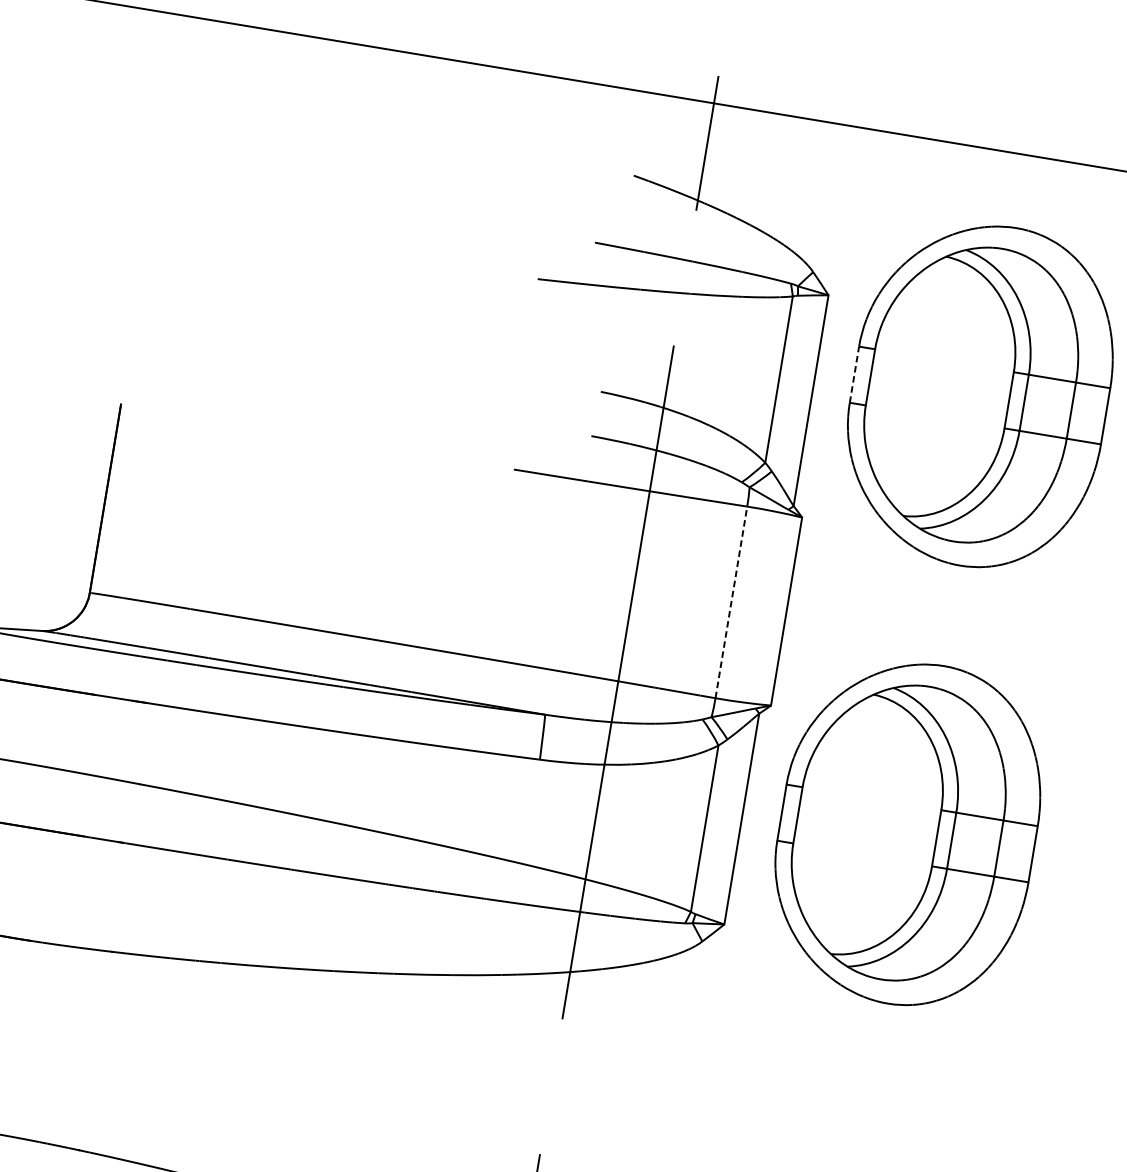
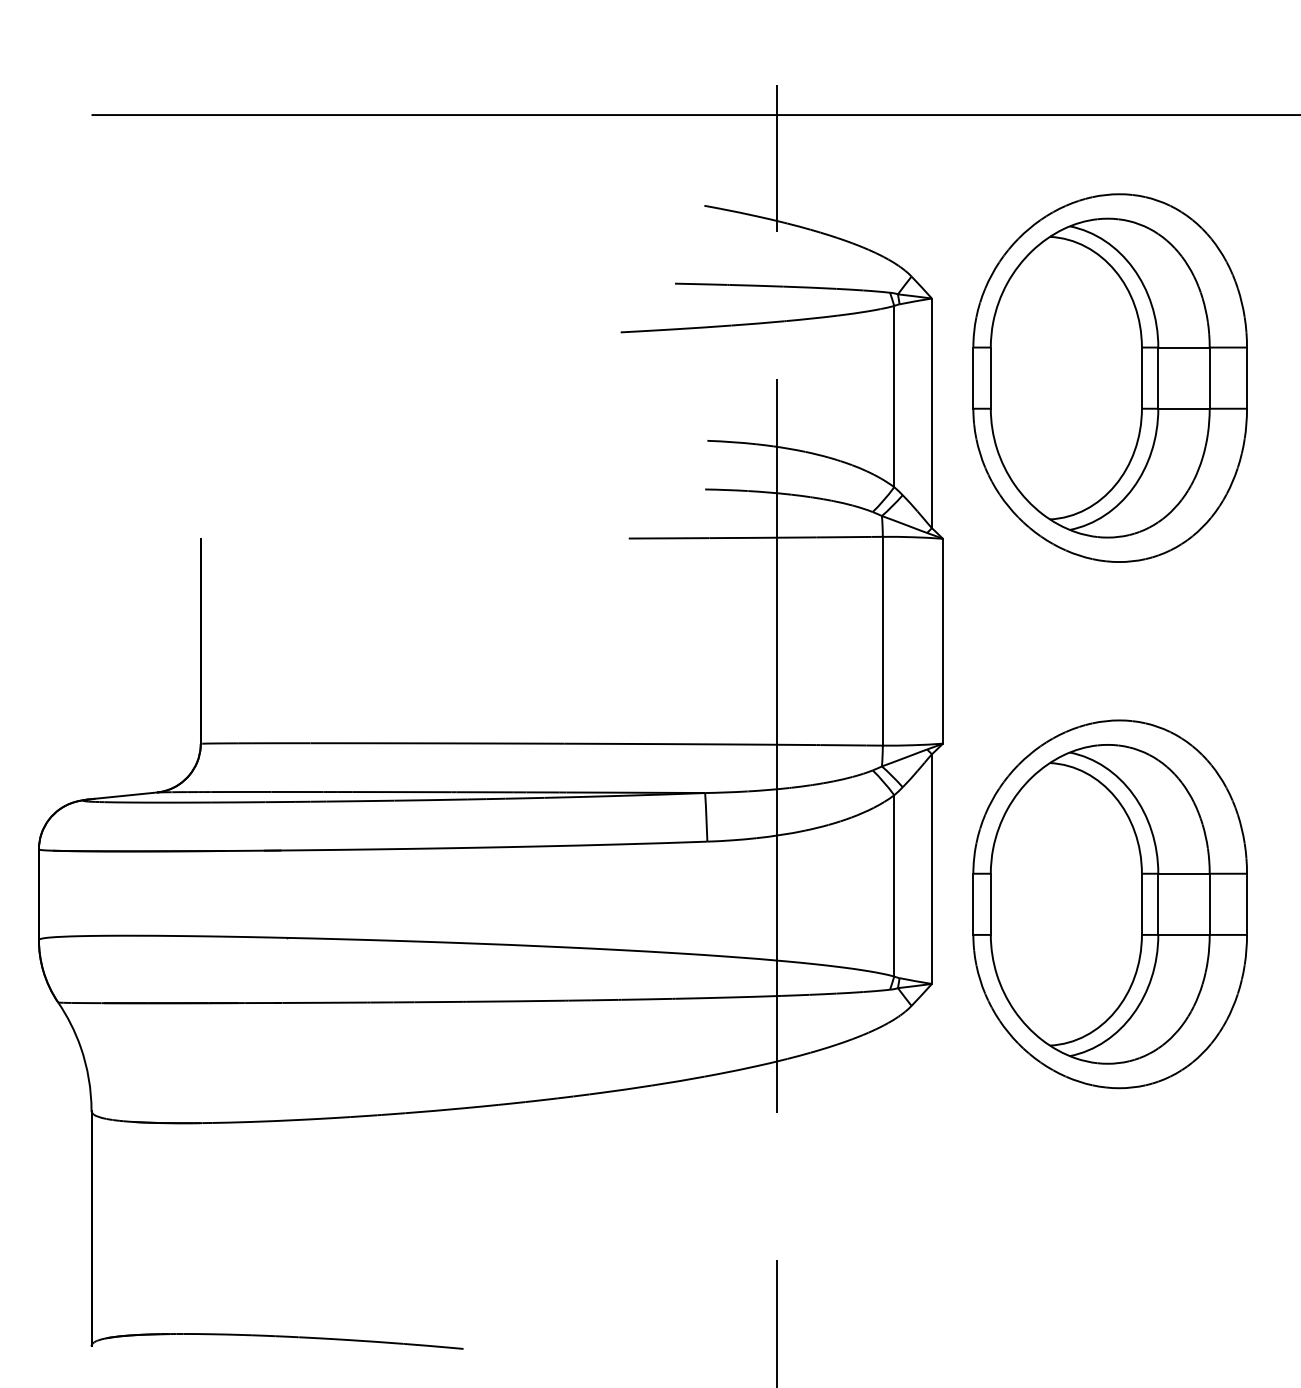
line: (854, 375) -> (973, 378), dashed -> solid
line: (731, 601) -> (882, 640), dashed -> solid
part: (906, 833) -> (1109, 904), moved

